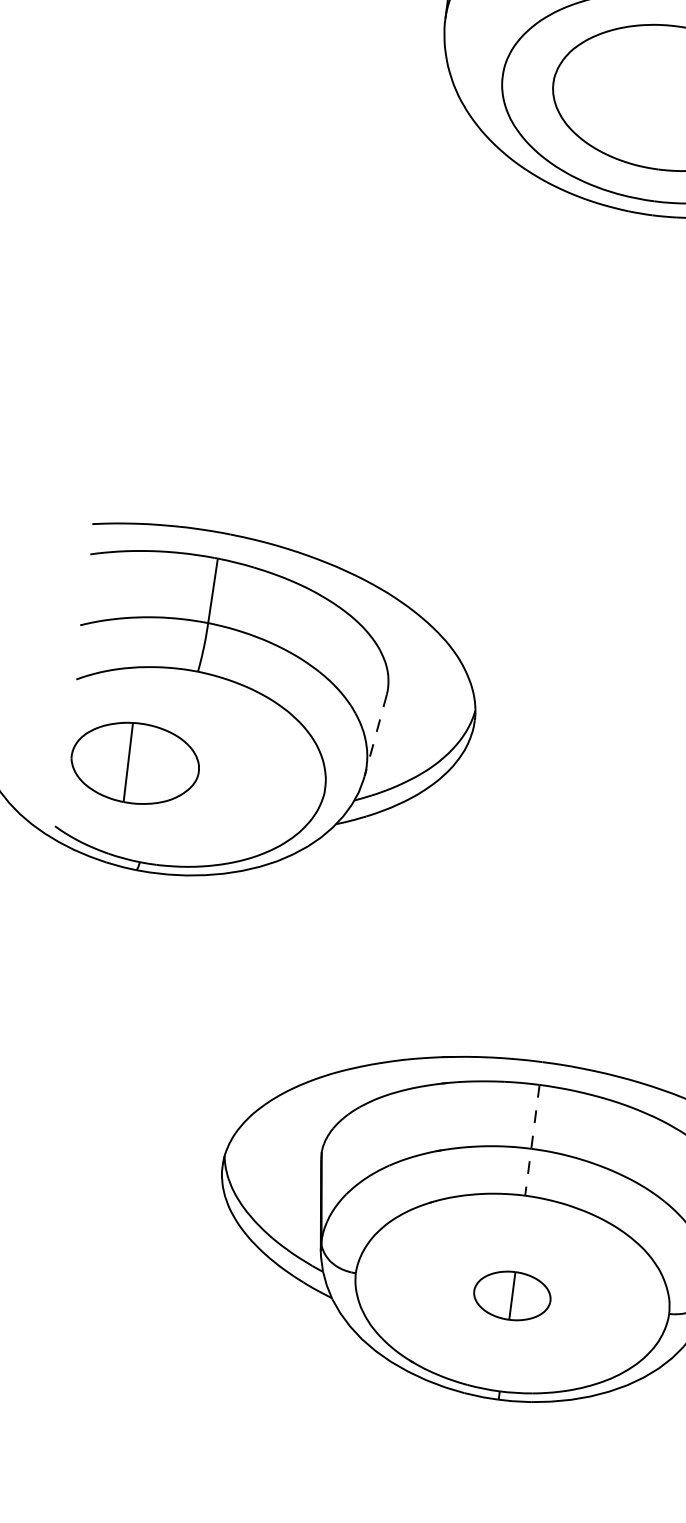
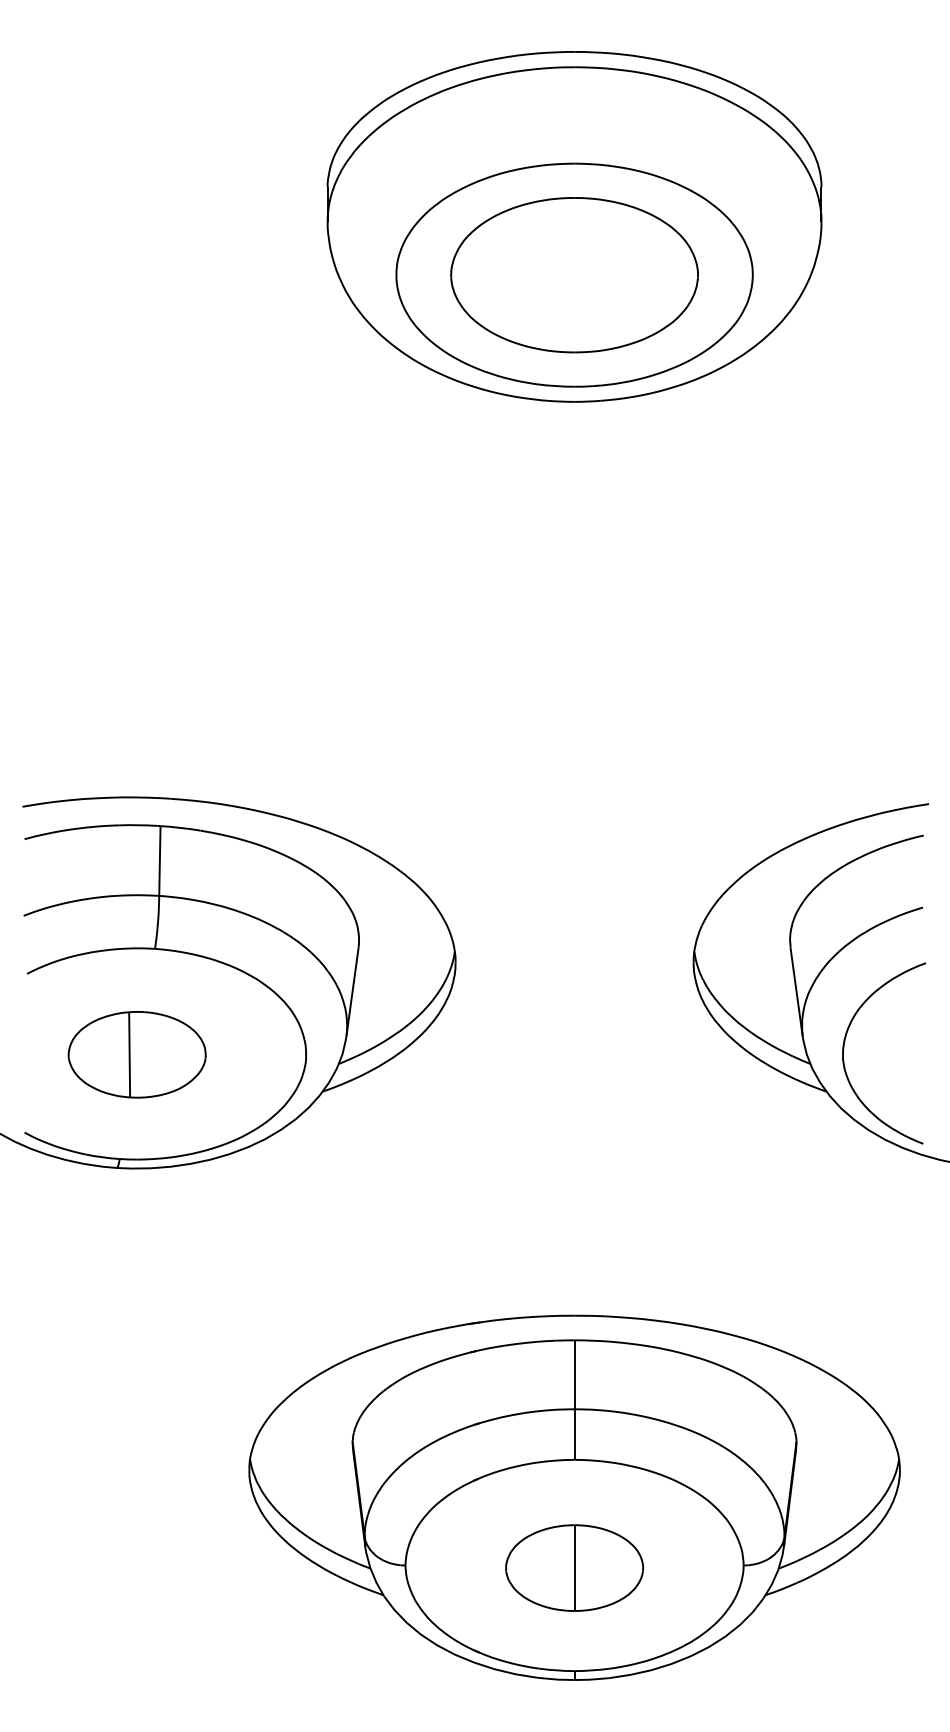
line: (375, 735) -> (352, 992), dashed -> solid
part: (134, 763) -> (136, 1054), moved
line: (532, 1140) -> (574, 1400), dashed -> solid
part: (512, 1295) -> (574, 1567), size x1.67

